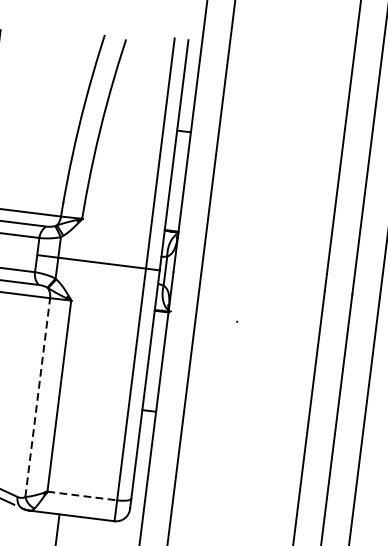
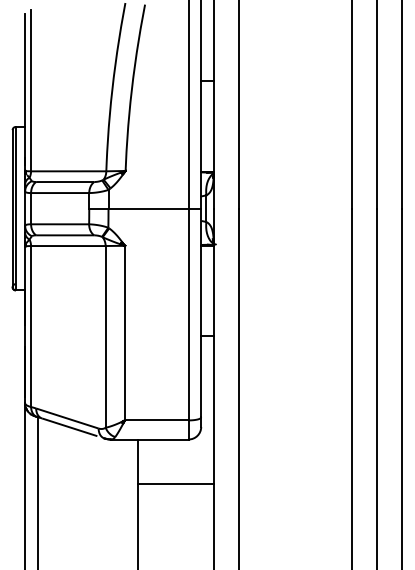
line: (37, 397) -> (105, 336), dashed -> solid
line: (81, 496) -> (156, 420), dashed -> solid

